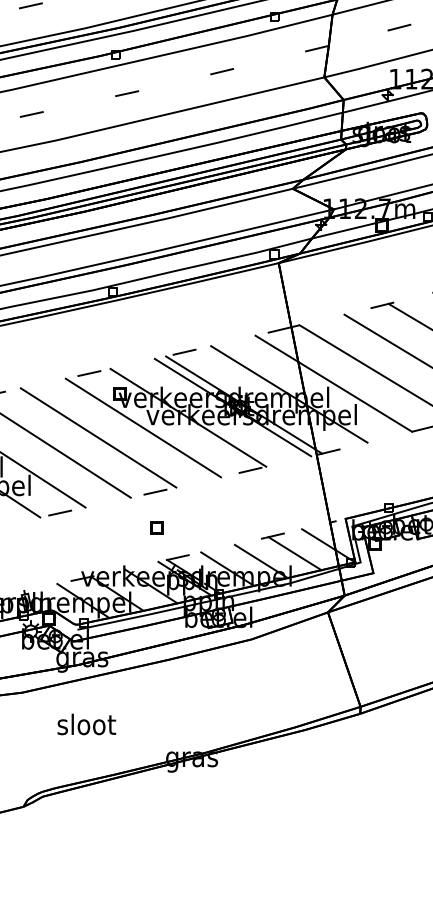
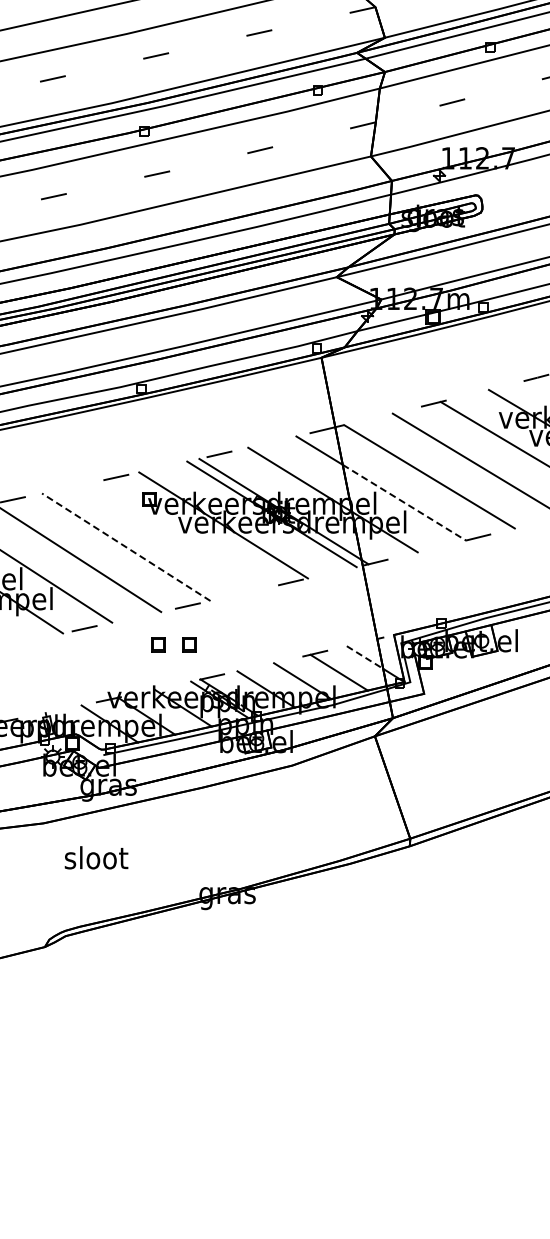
line: (355, 396) -> (404, 502), solid -> dashed
line: (143, 428) -> (174, 536), removed
line: (98, 438) -> (126, 547), solid -> dashed
part: (128, 527) -> (158, 644), added
line: (319, 539) -> (365, 657), solid -> dashed
text: (86, 724) -> (96, 857), moved

